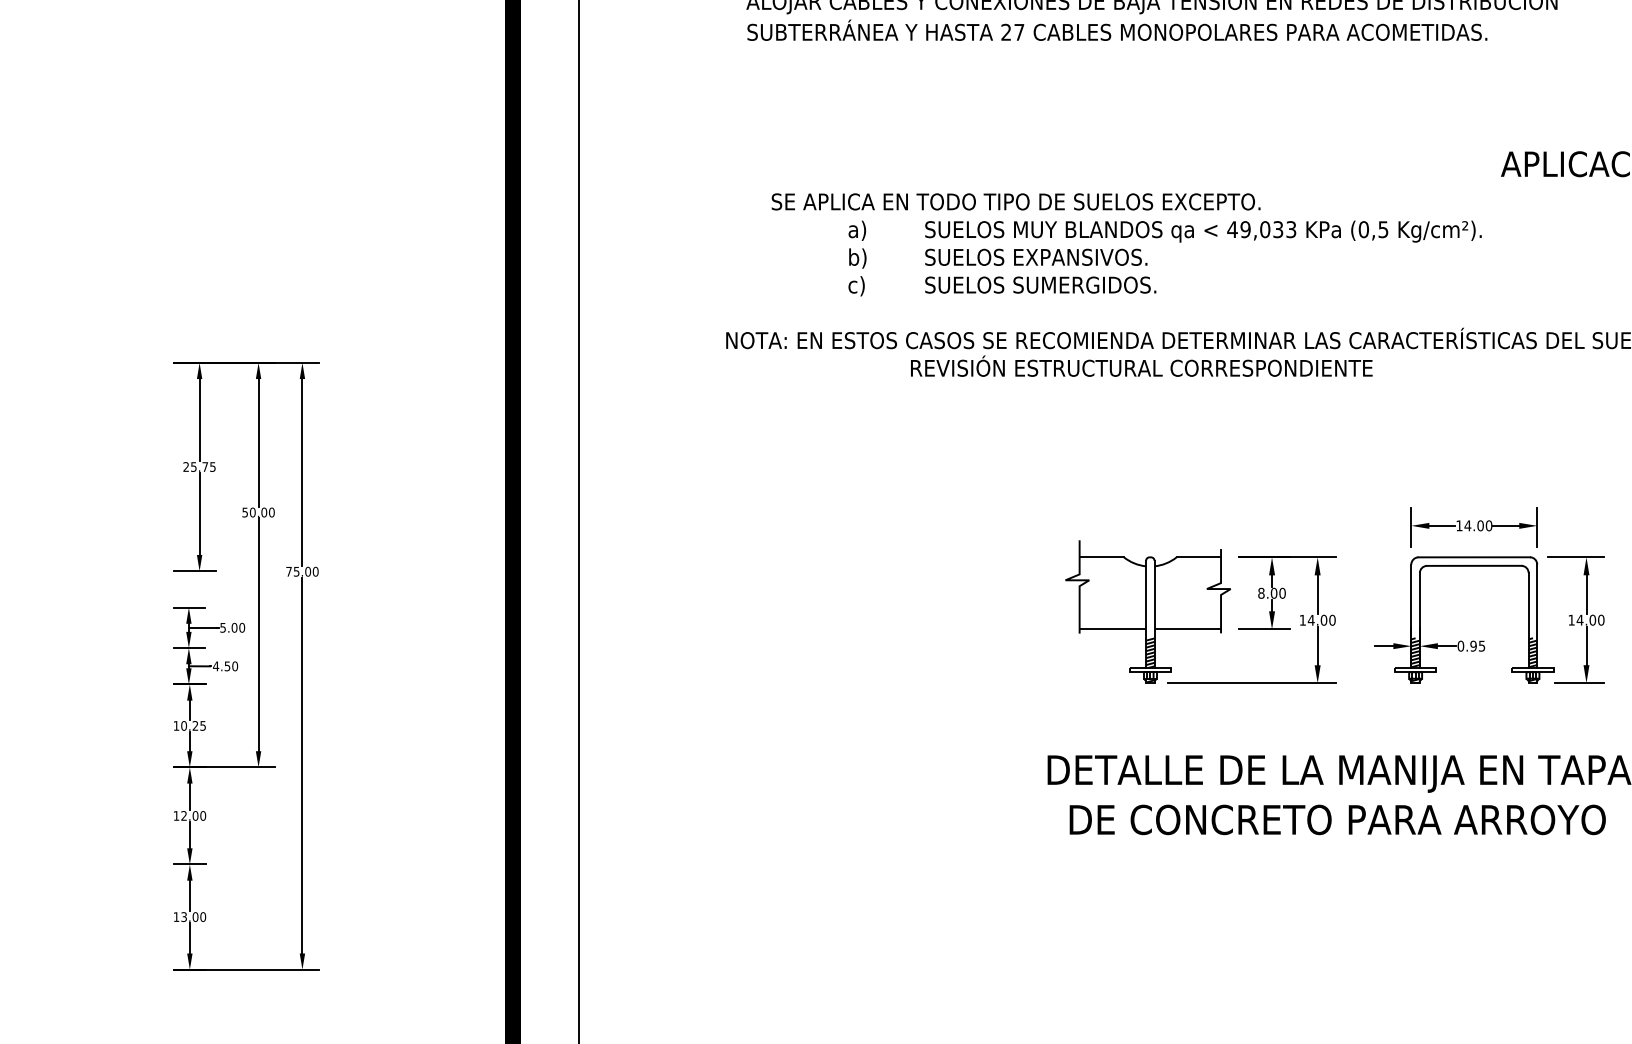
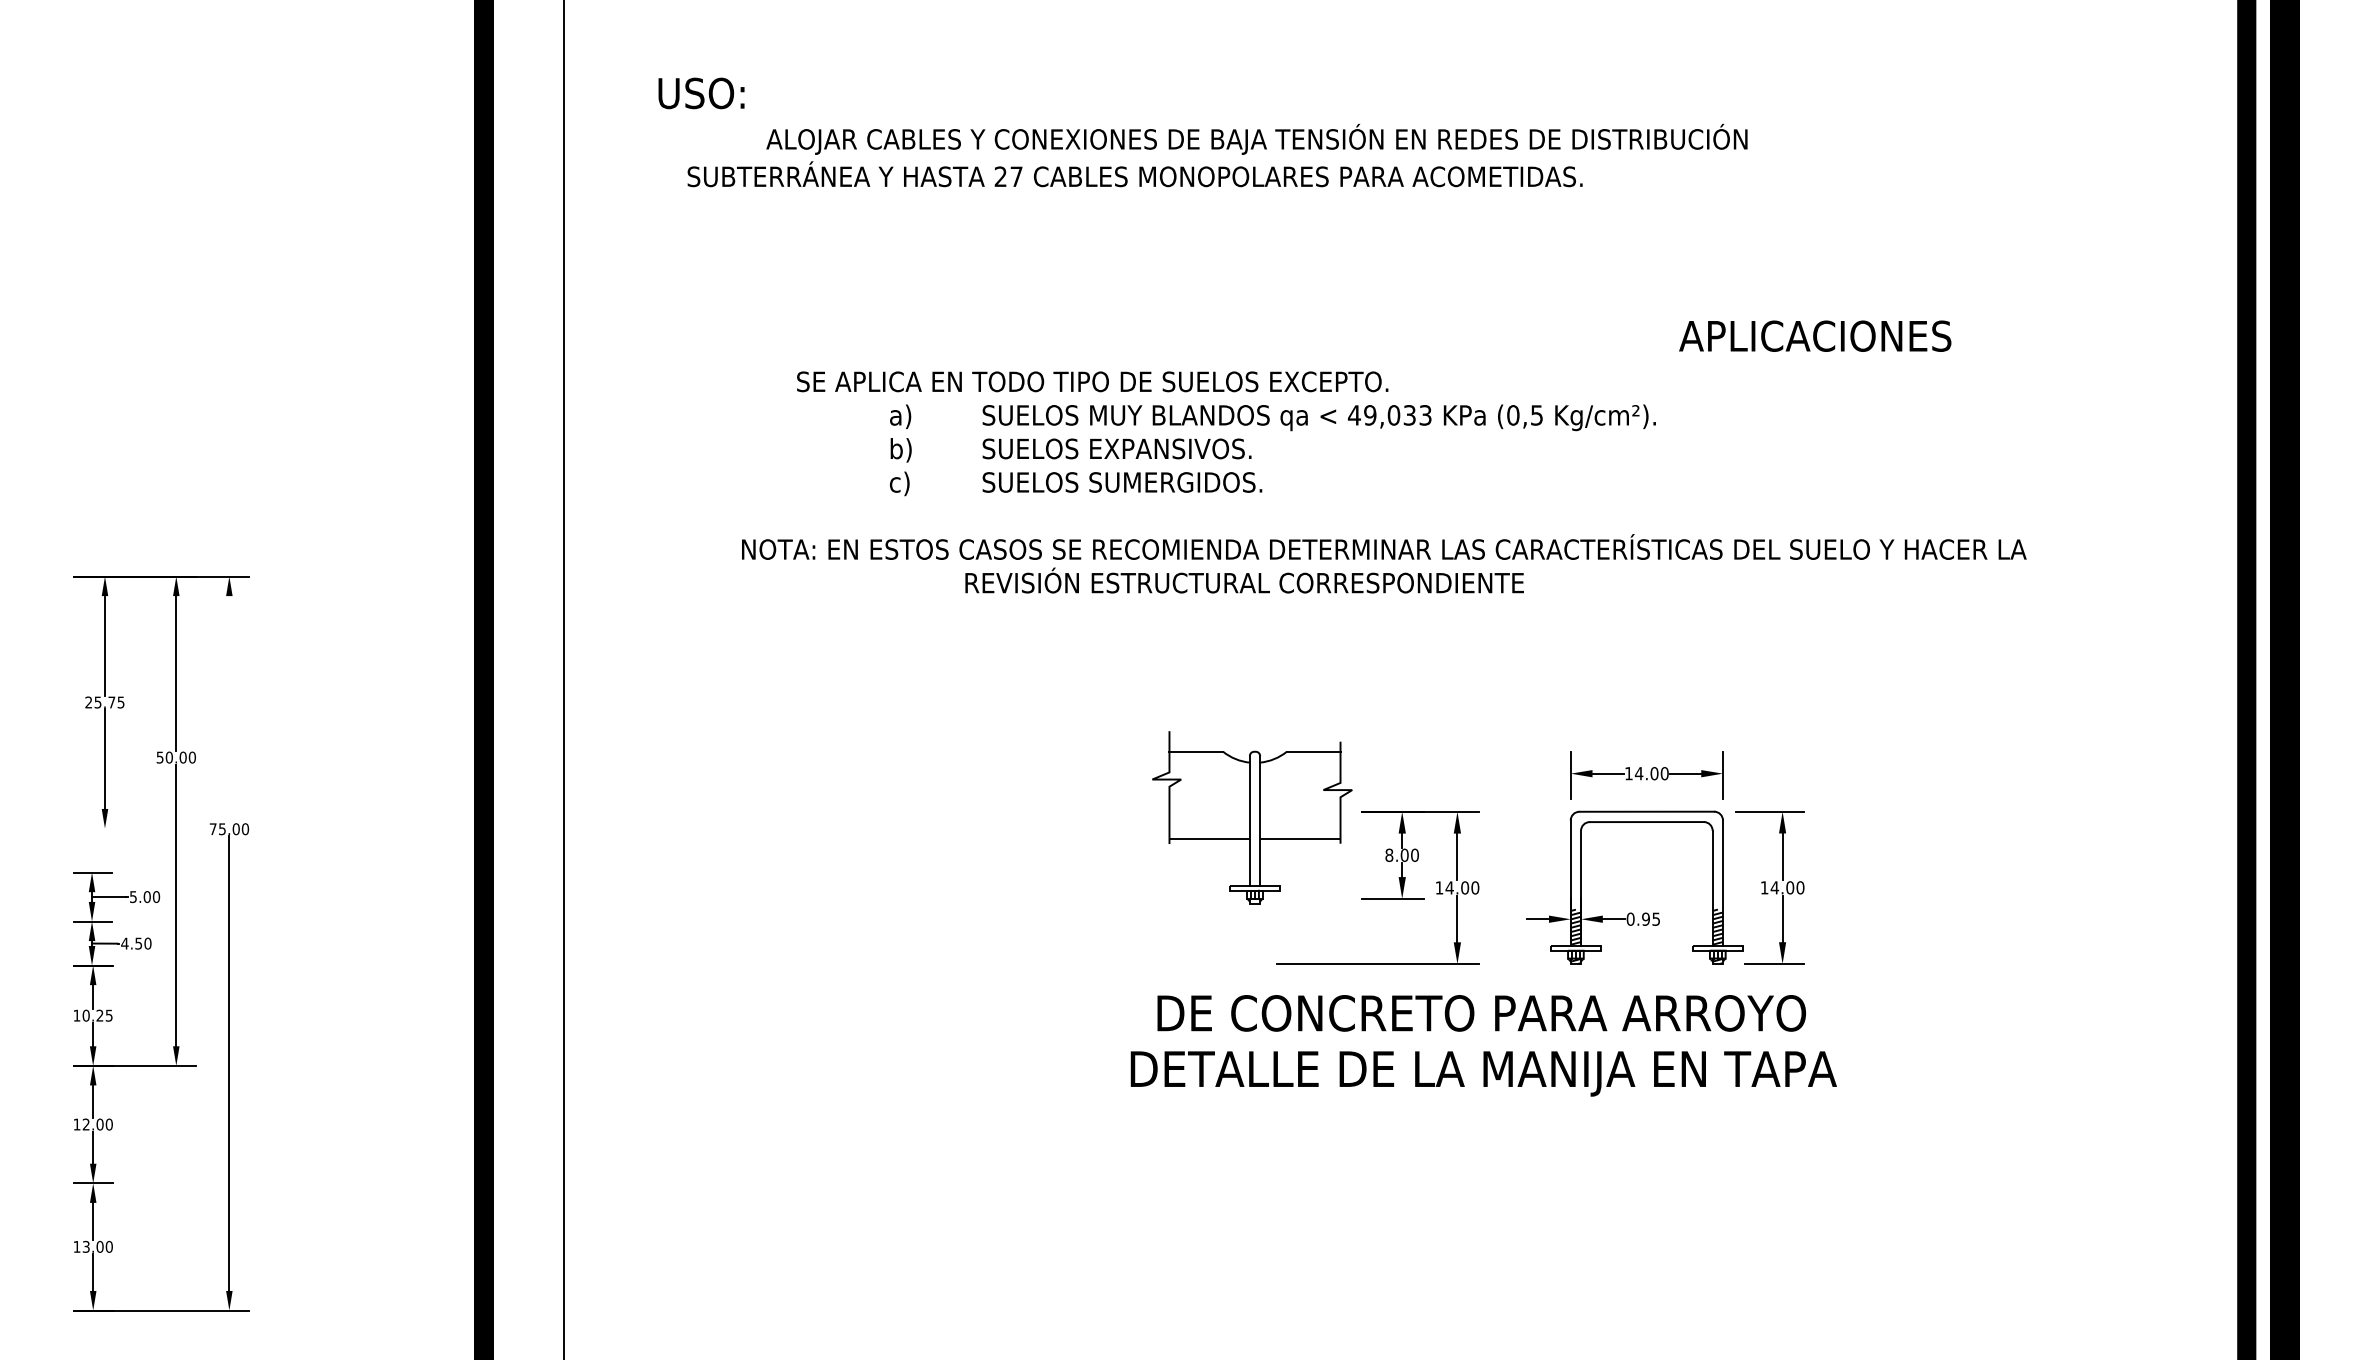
text: (1116, 30) -> (1134, 174), moved
line: (302, 472) -> (229, 709), removed
line: (195, 571) -> (99, 828), removed
part: (1148, 611) -> (1252, 817), moved
text: (1337, 820) -> (1481, 1013), moved

